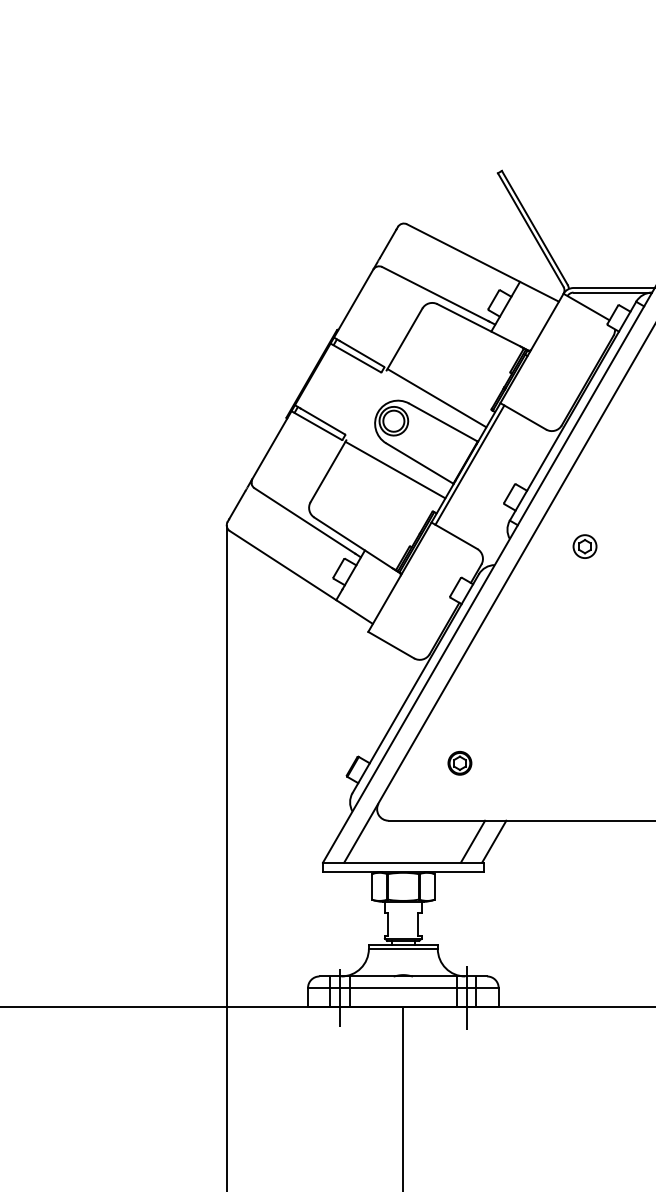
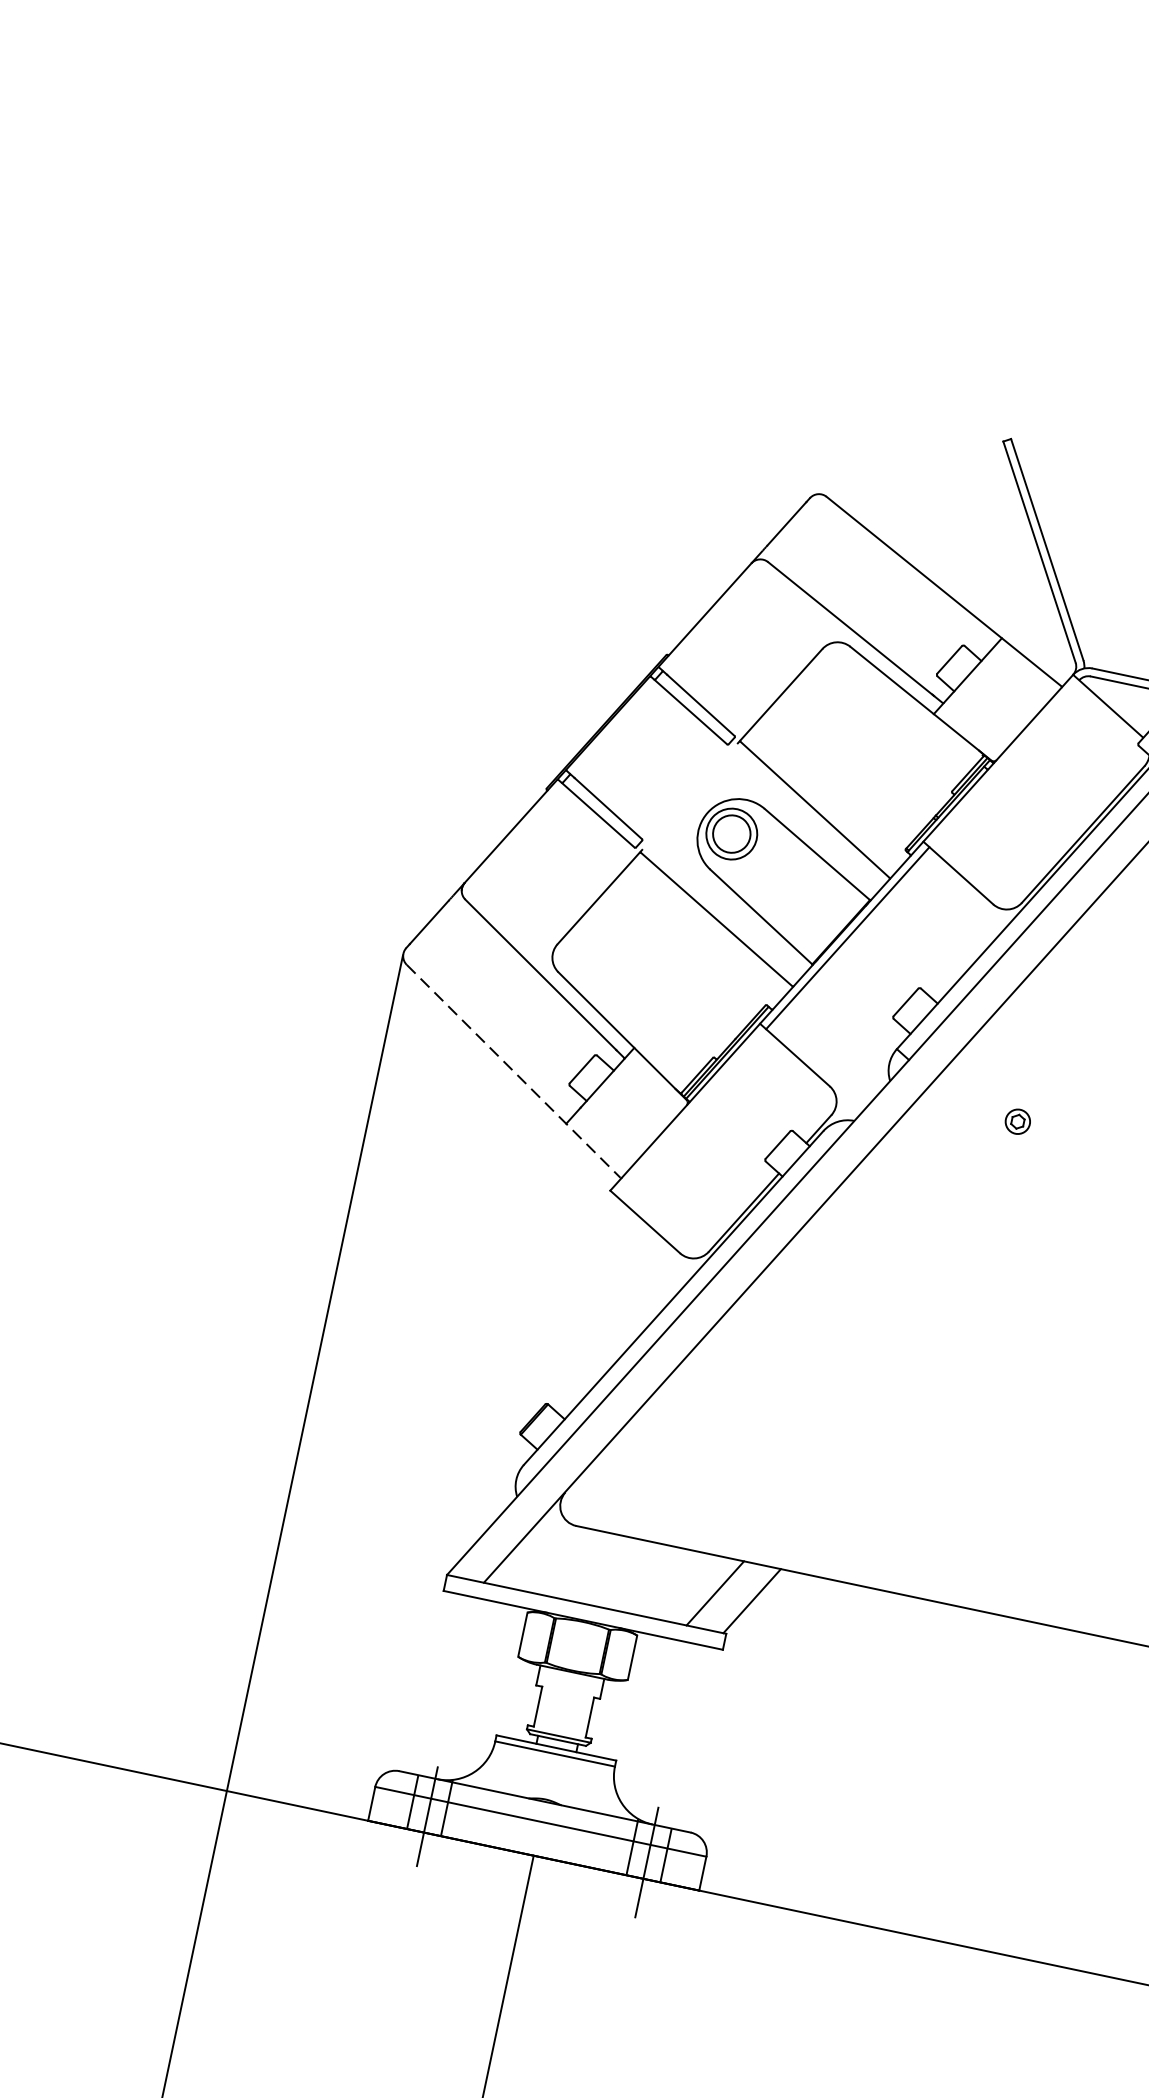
part: (584, 546) -> (1017, 1121), size x0.6
line: (301, 577) -> (514, 1071), solid -> dashed
part: (459, 763) -> (720, 1452), removed

